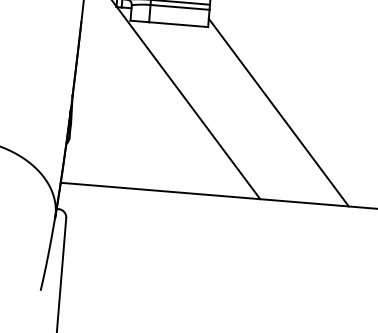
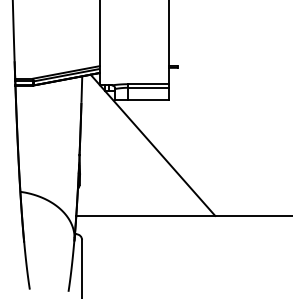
line: (277, 111) -> (222, 154), removed

